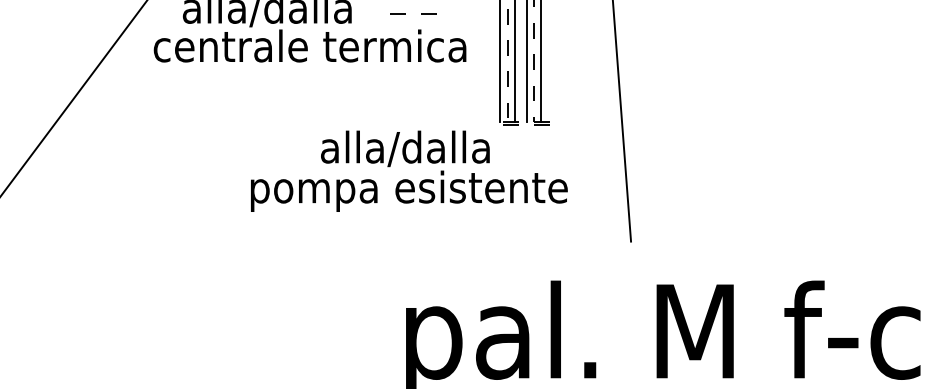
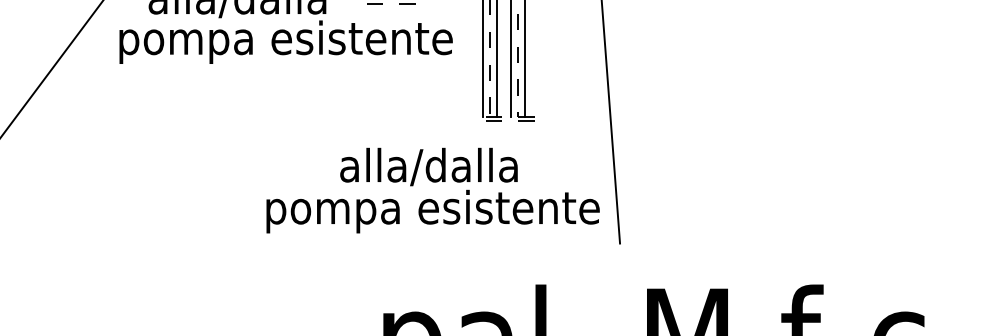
text: (312, 49) -> (285, 41), centrale termica -> pompa esistente
text: (409, 170) -> (433, 189), moved

